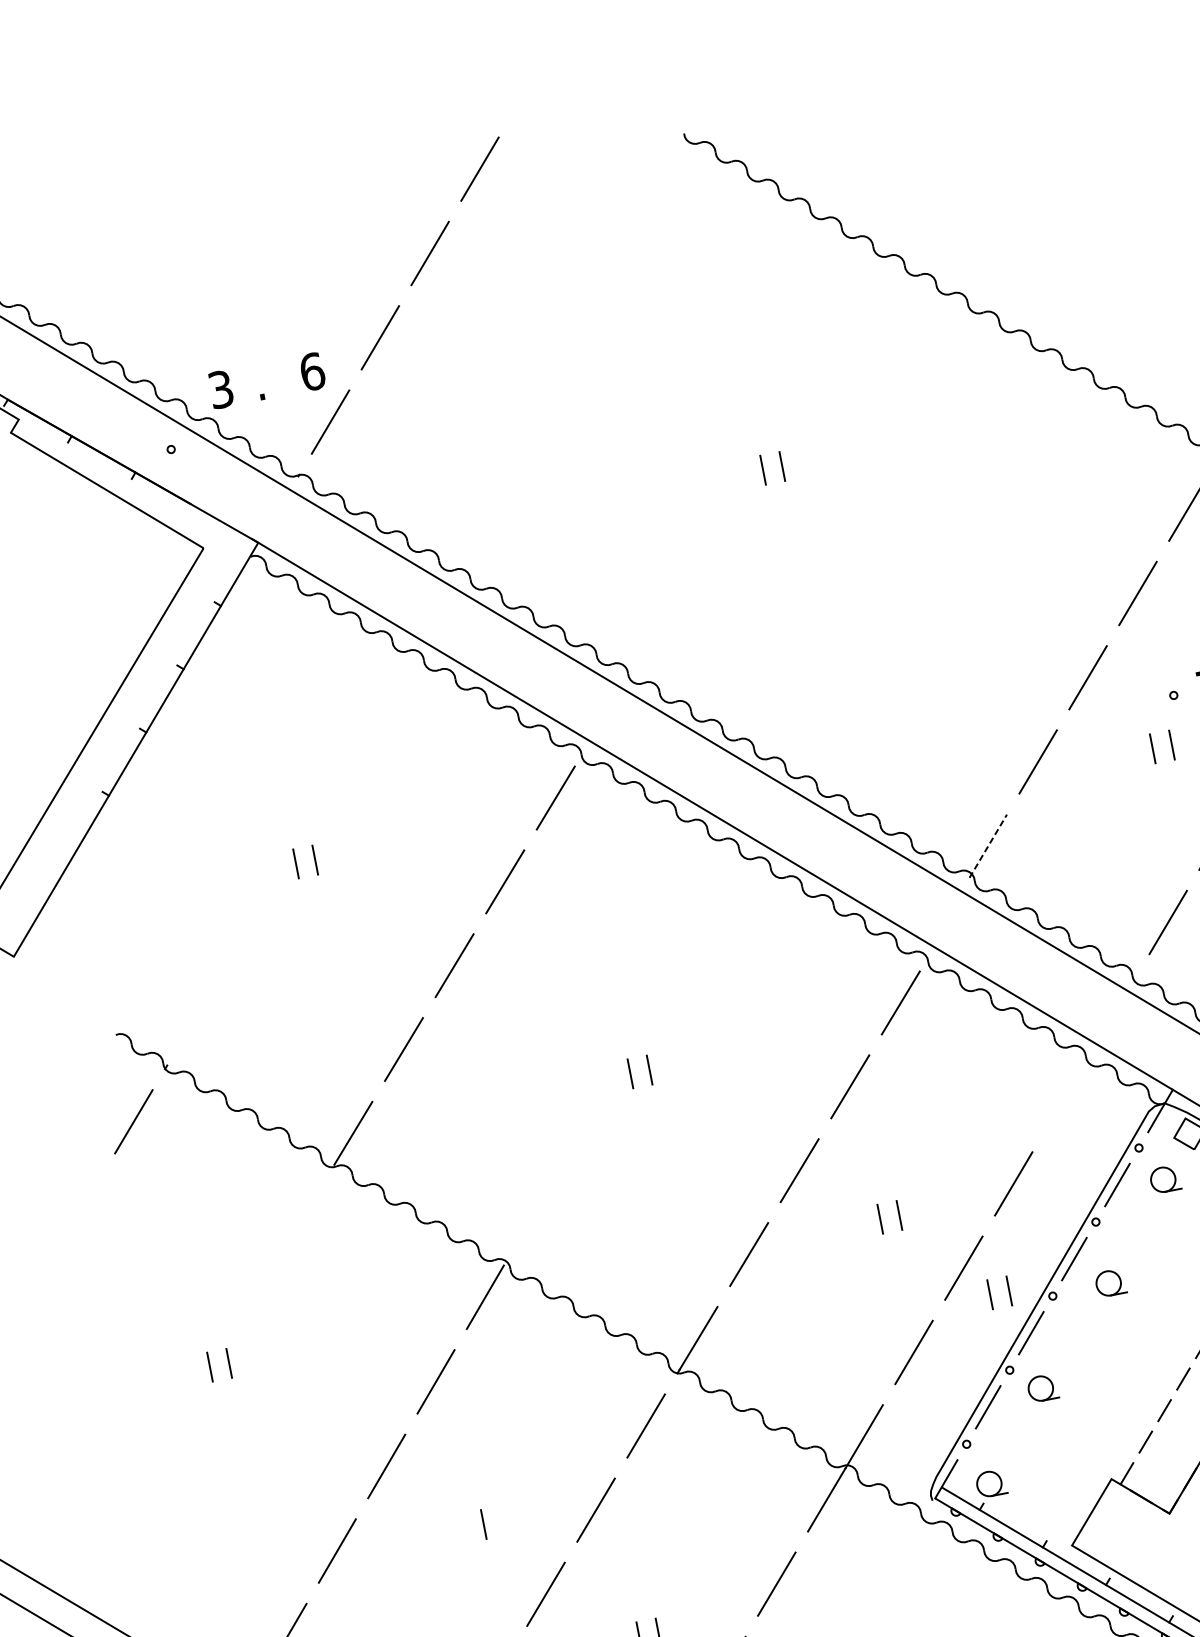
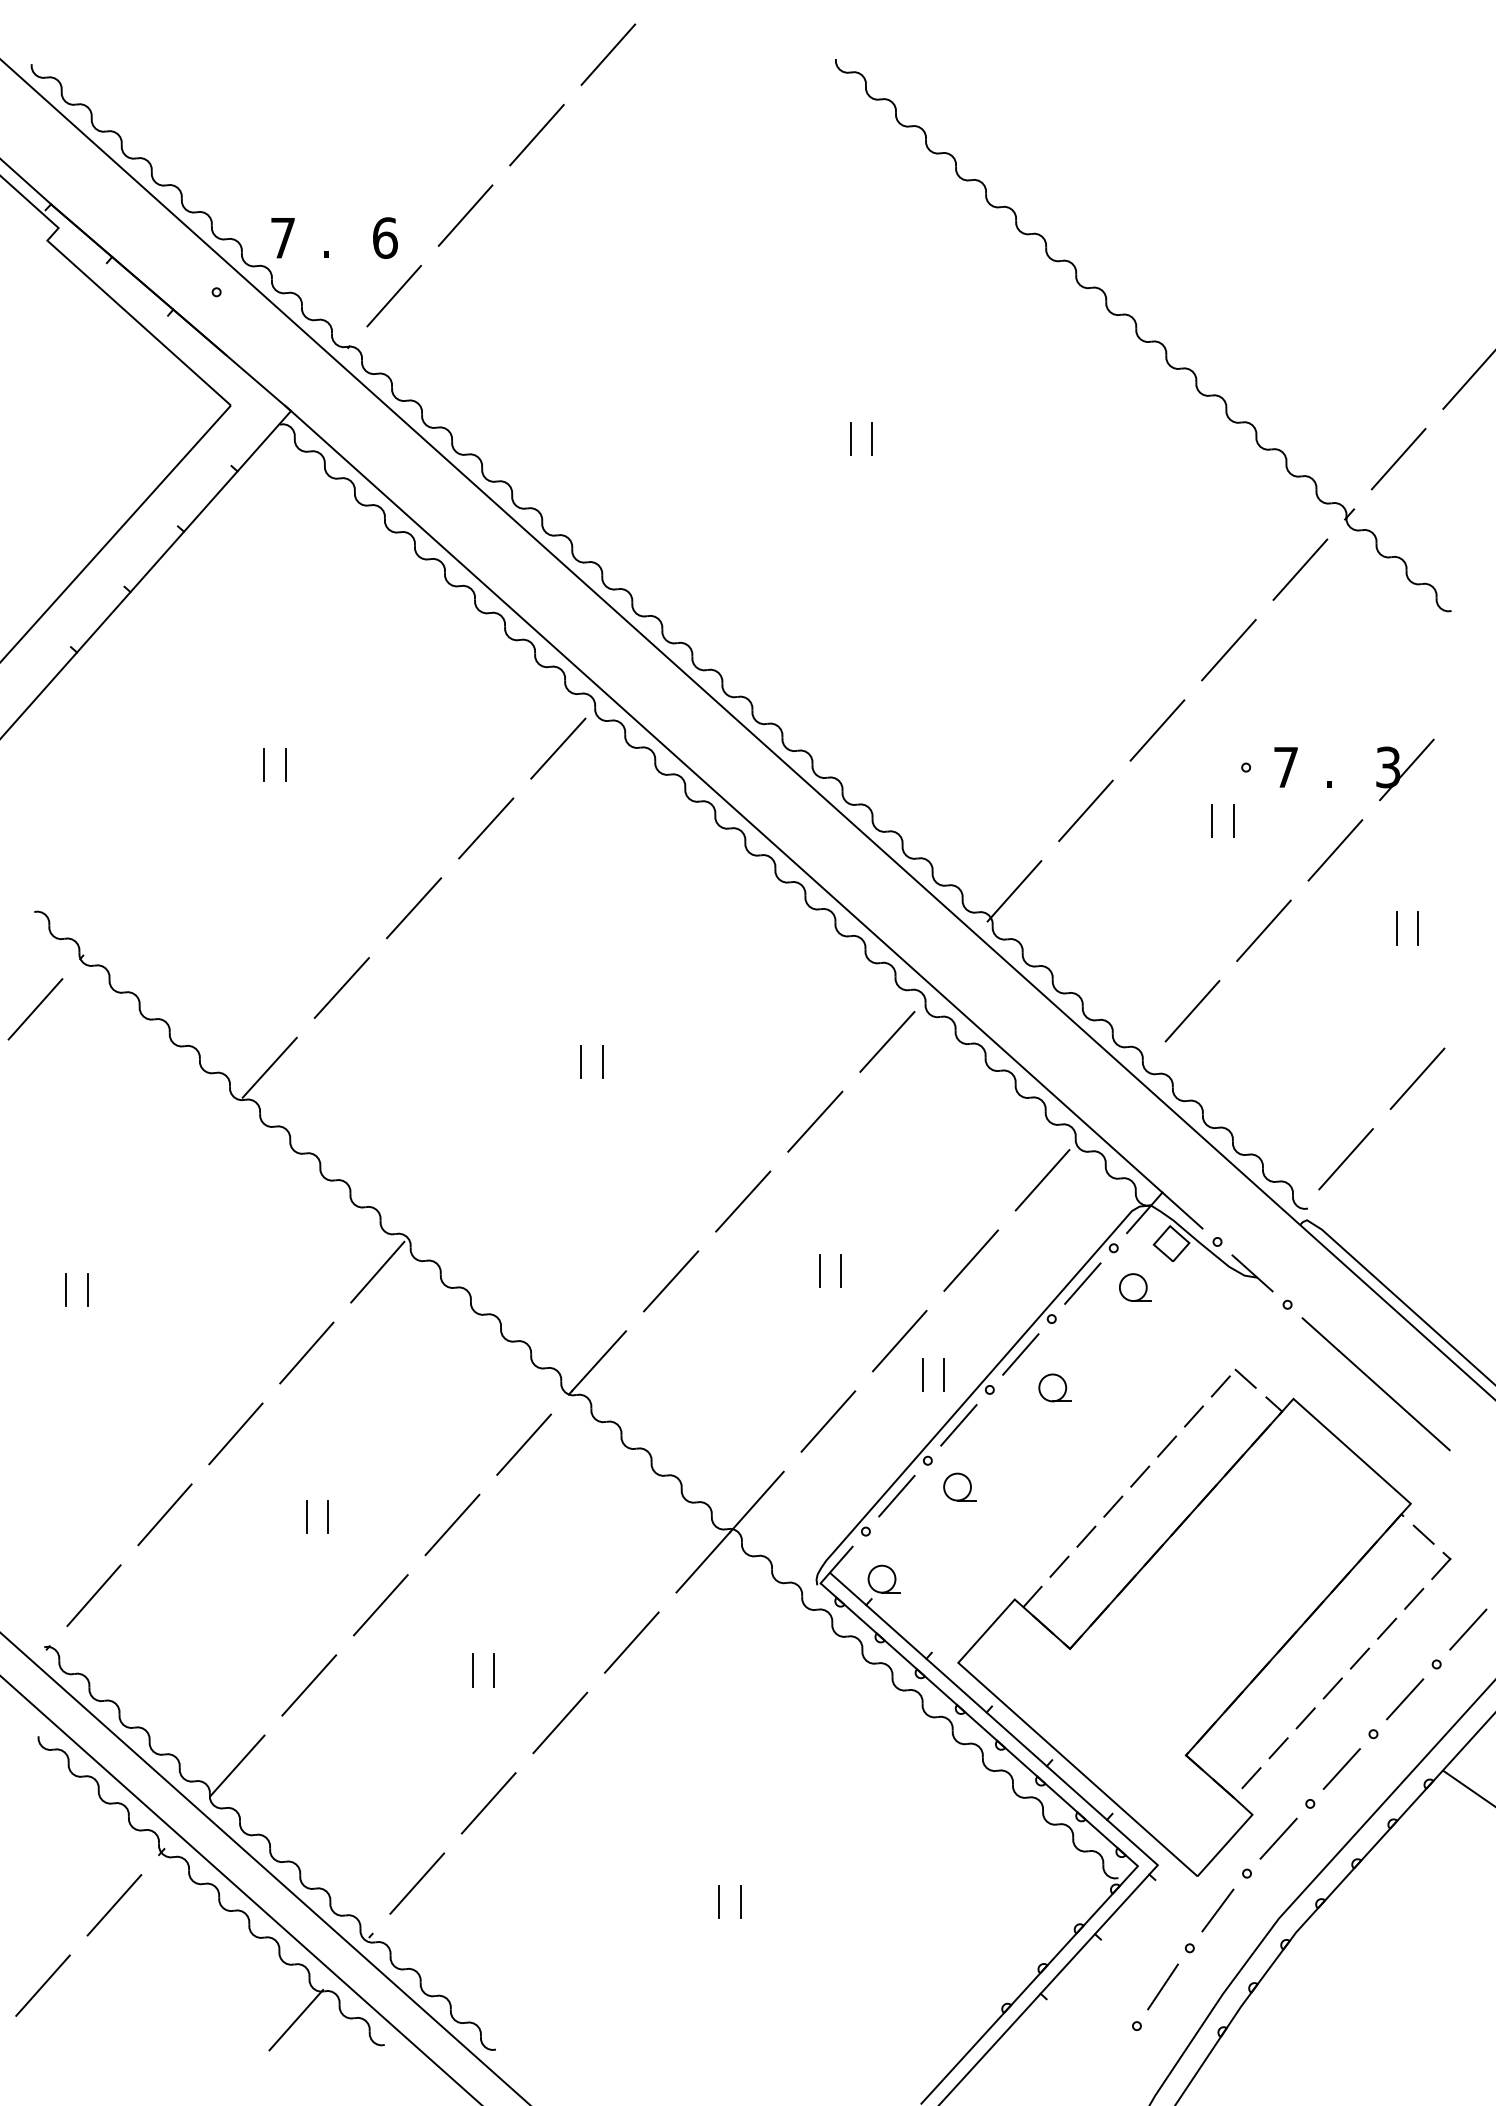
text: (220, 389) -> (282, 237), 3 -> 7
line: (988, 845) -> (1014, 890), dashed -> solid
line: (1063, 1099) -> (1042, 1180), added
line: (464, 1527) -> (306, 1516), added

